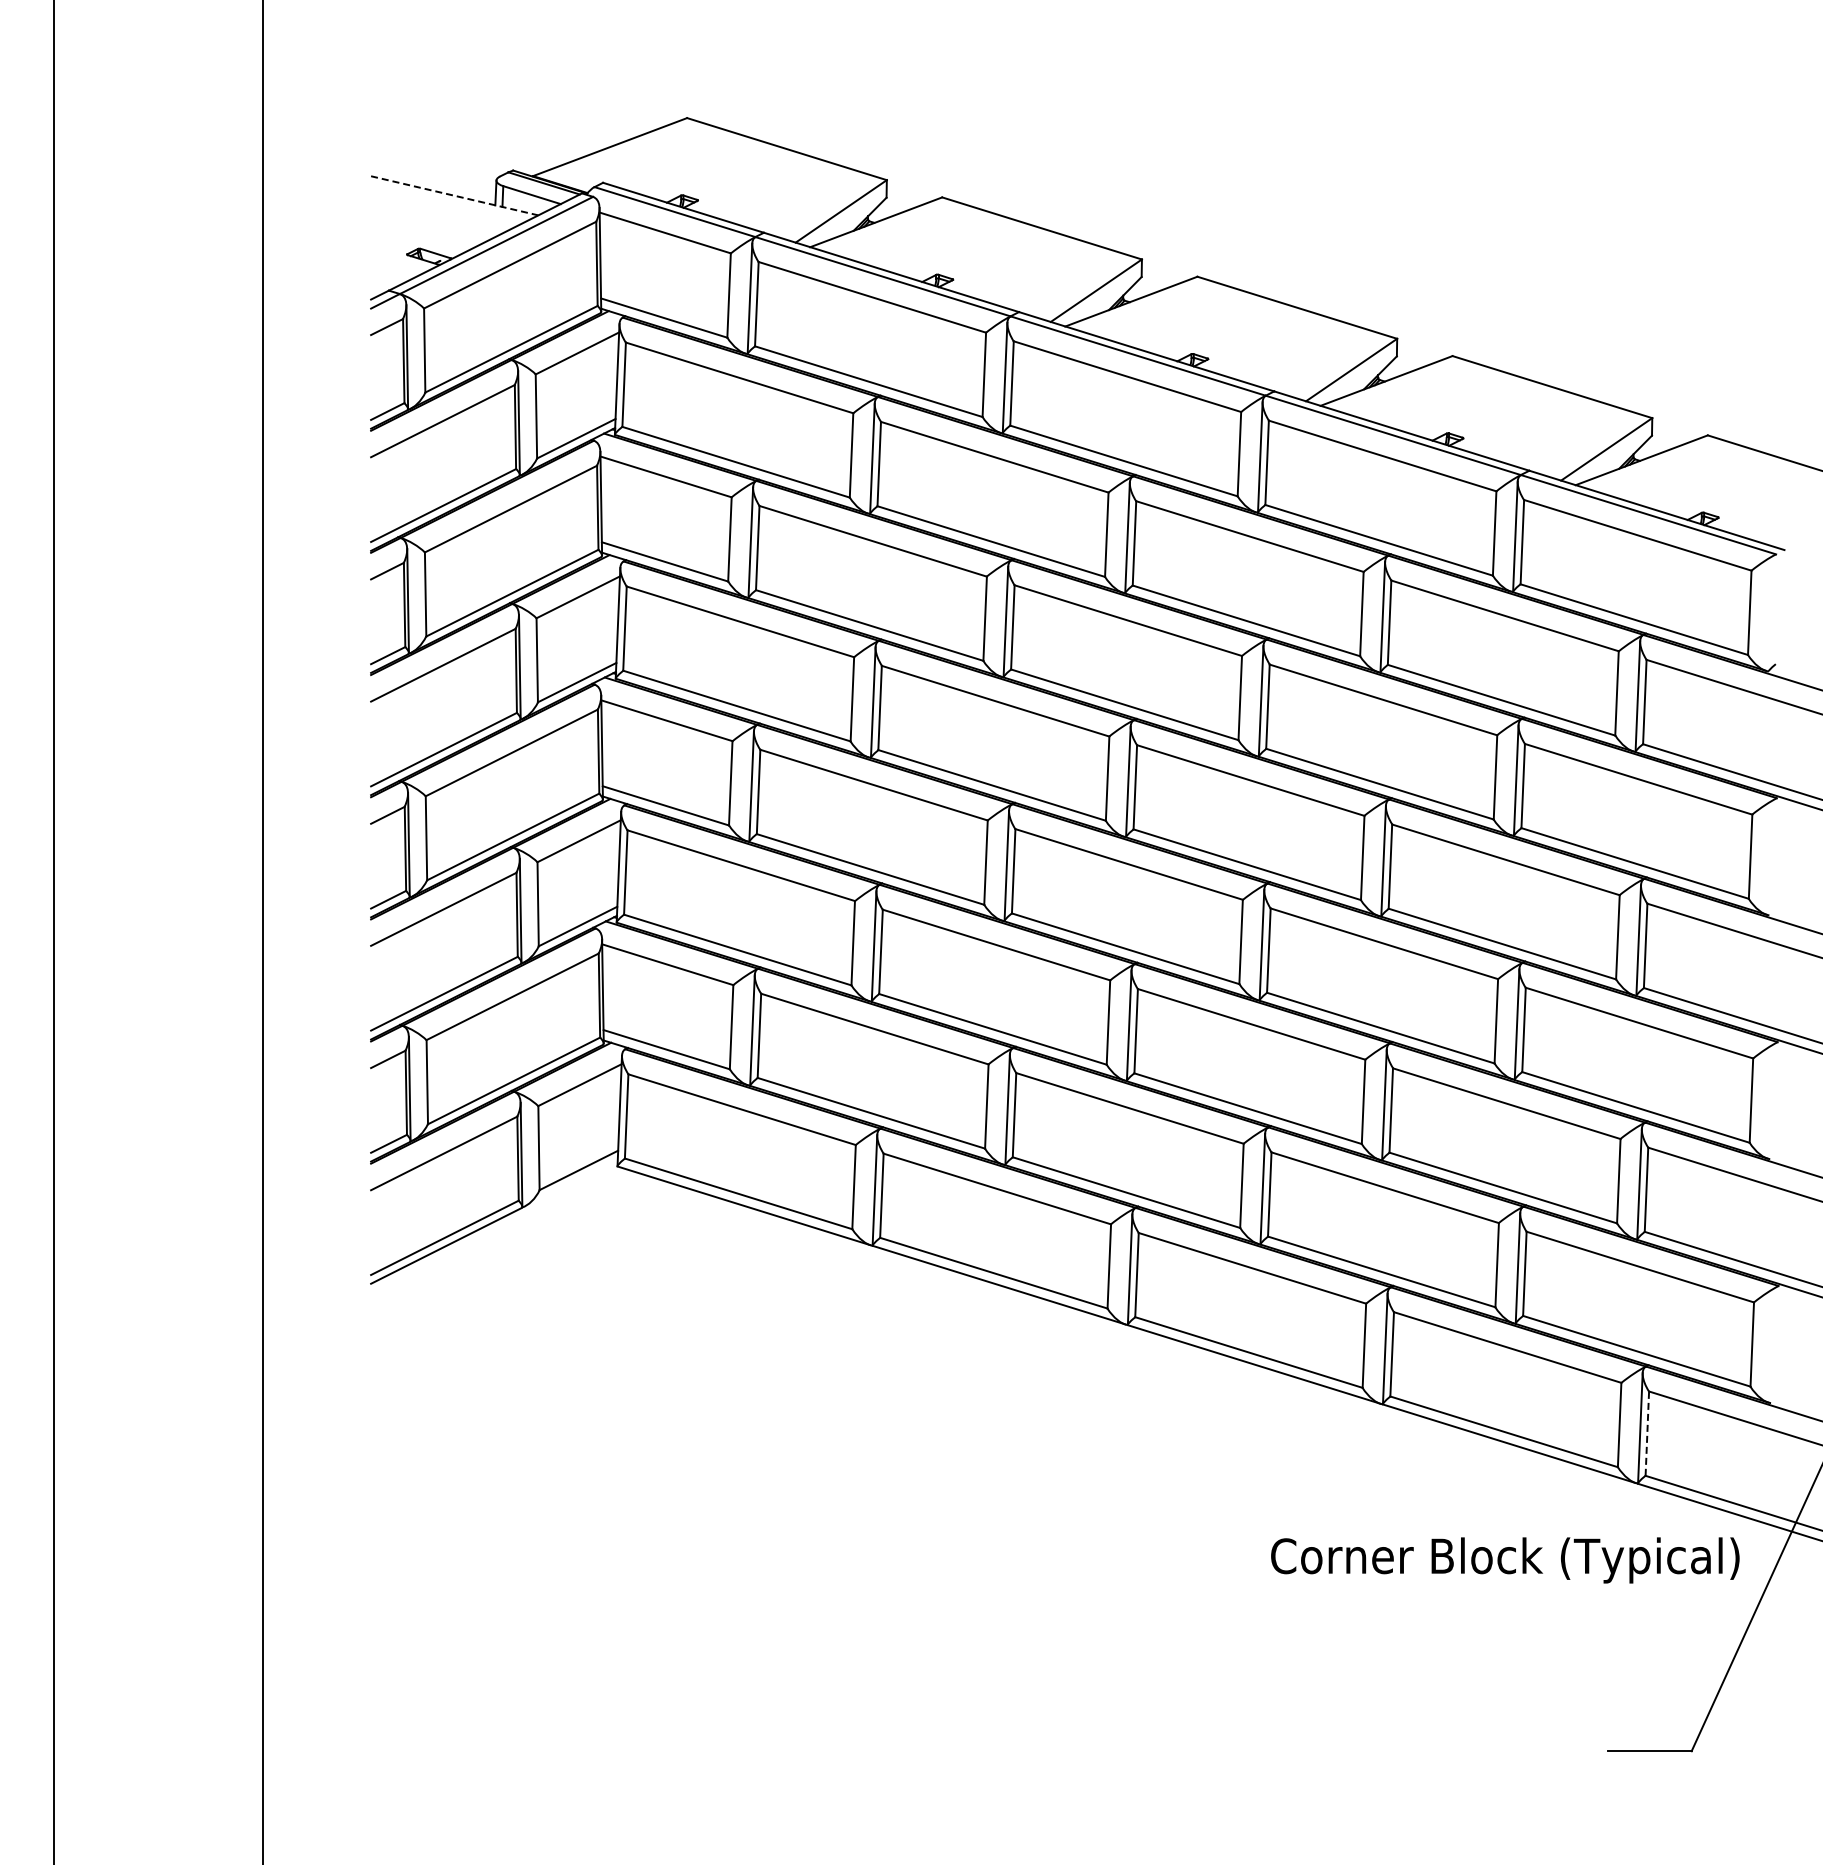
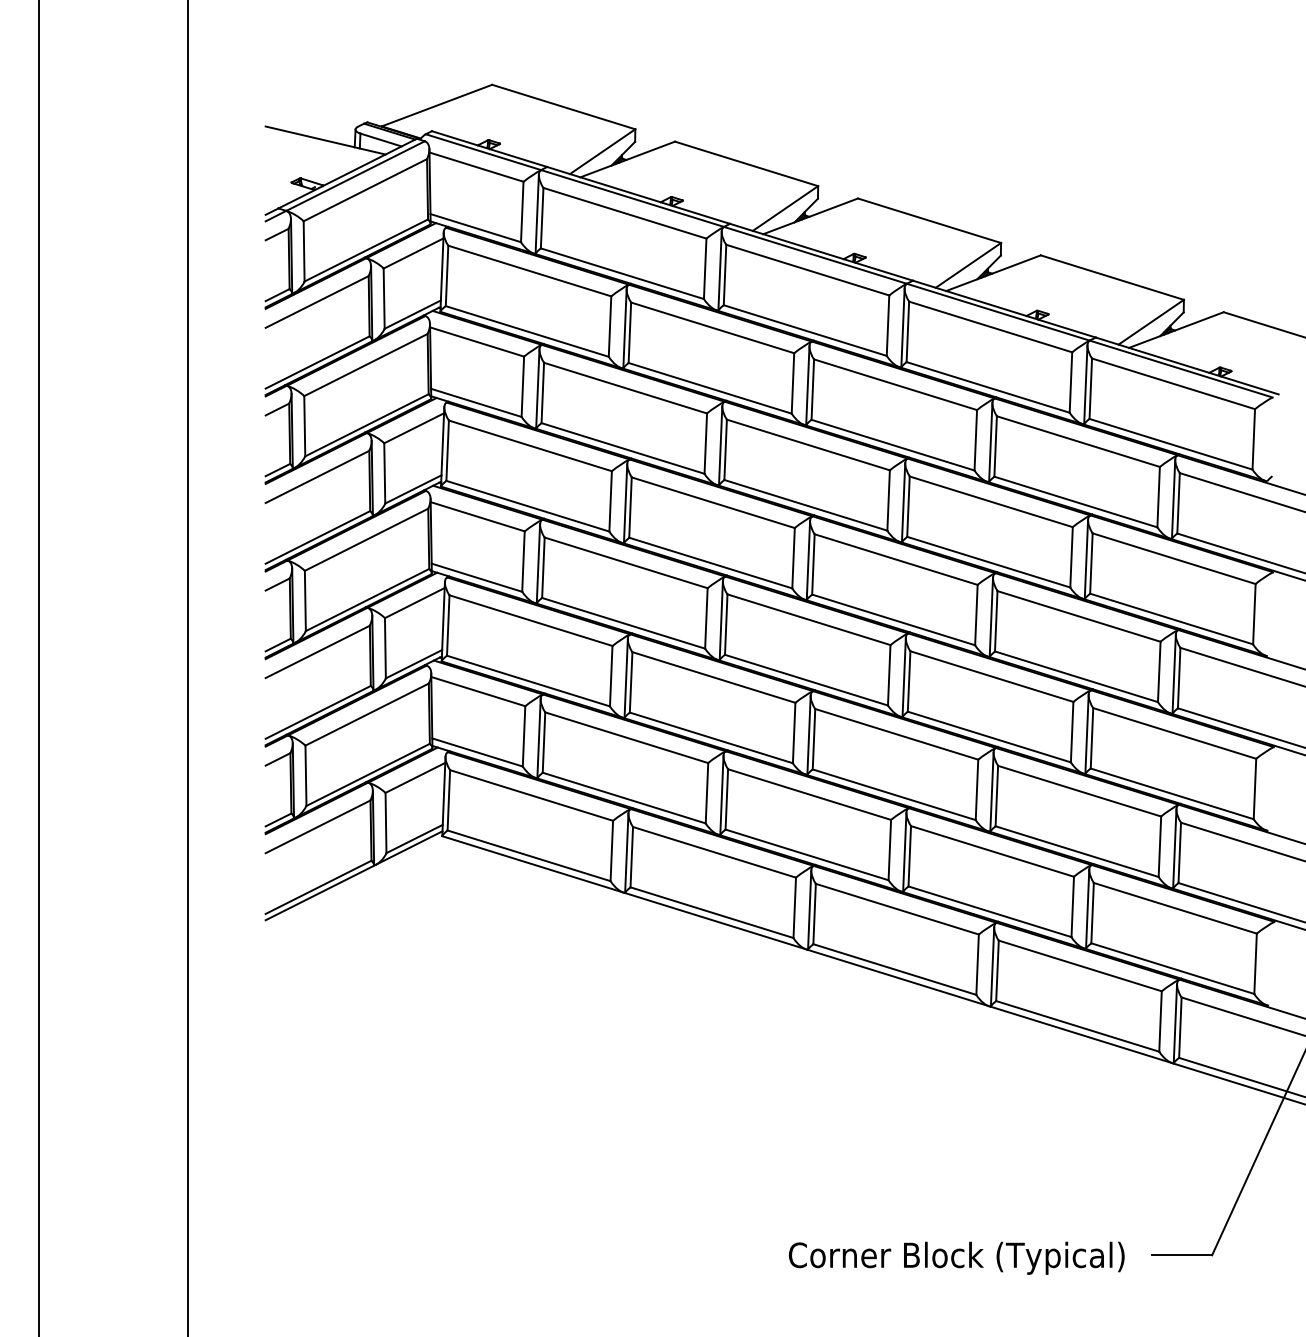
line: (454, 195) -> (325, 140), dashed -> solid
line: (570, 1182) -> (408, 847), added
line: (1647, 1433) -> (1180, 1027), dashed -> solid
text: (1505, 1560) -> (956, 1258), moved

